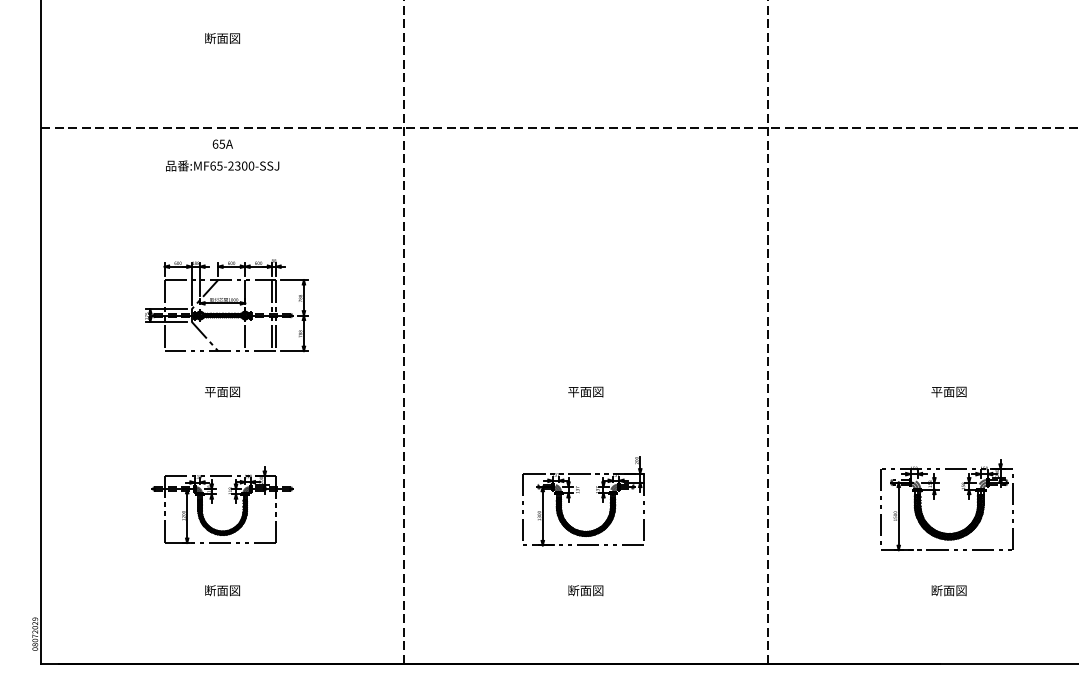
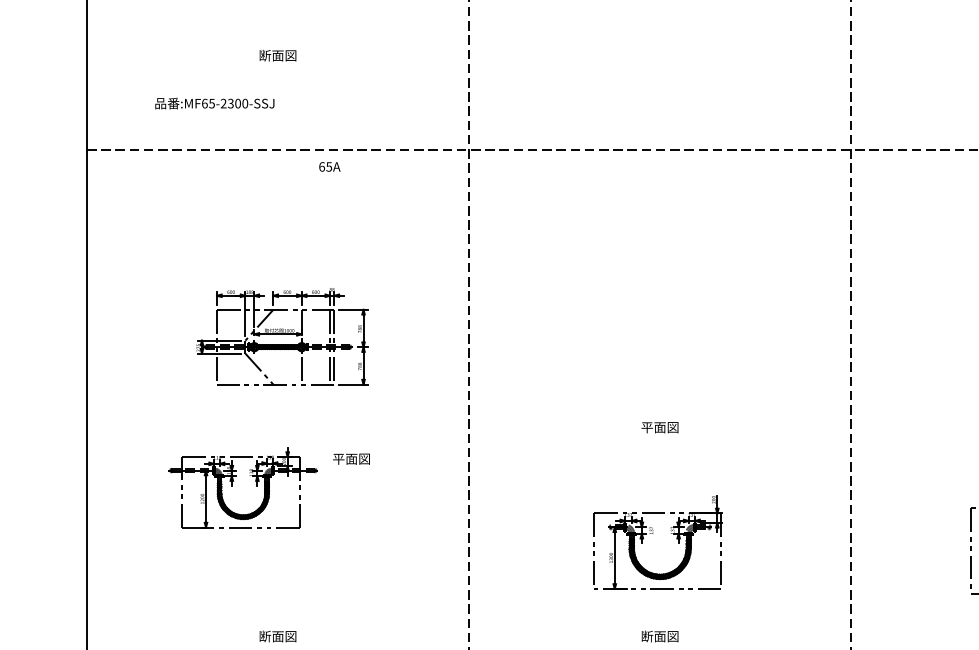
text: (222, 143) -> (329, 166), moved
text: (222, 165) -> (214, 103), moved
text: (222, 391) -> (351, 458), moved
part: (212, 503) -> (232, 485), moved

